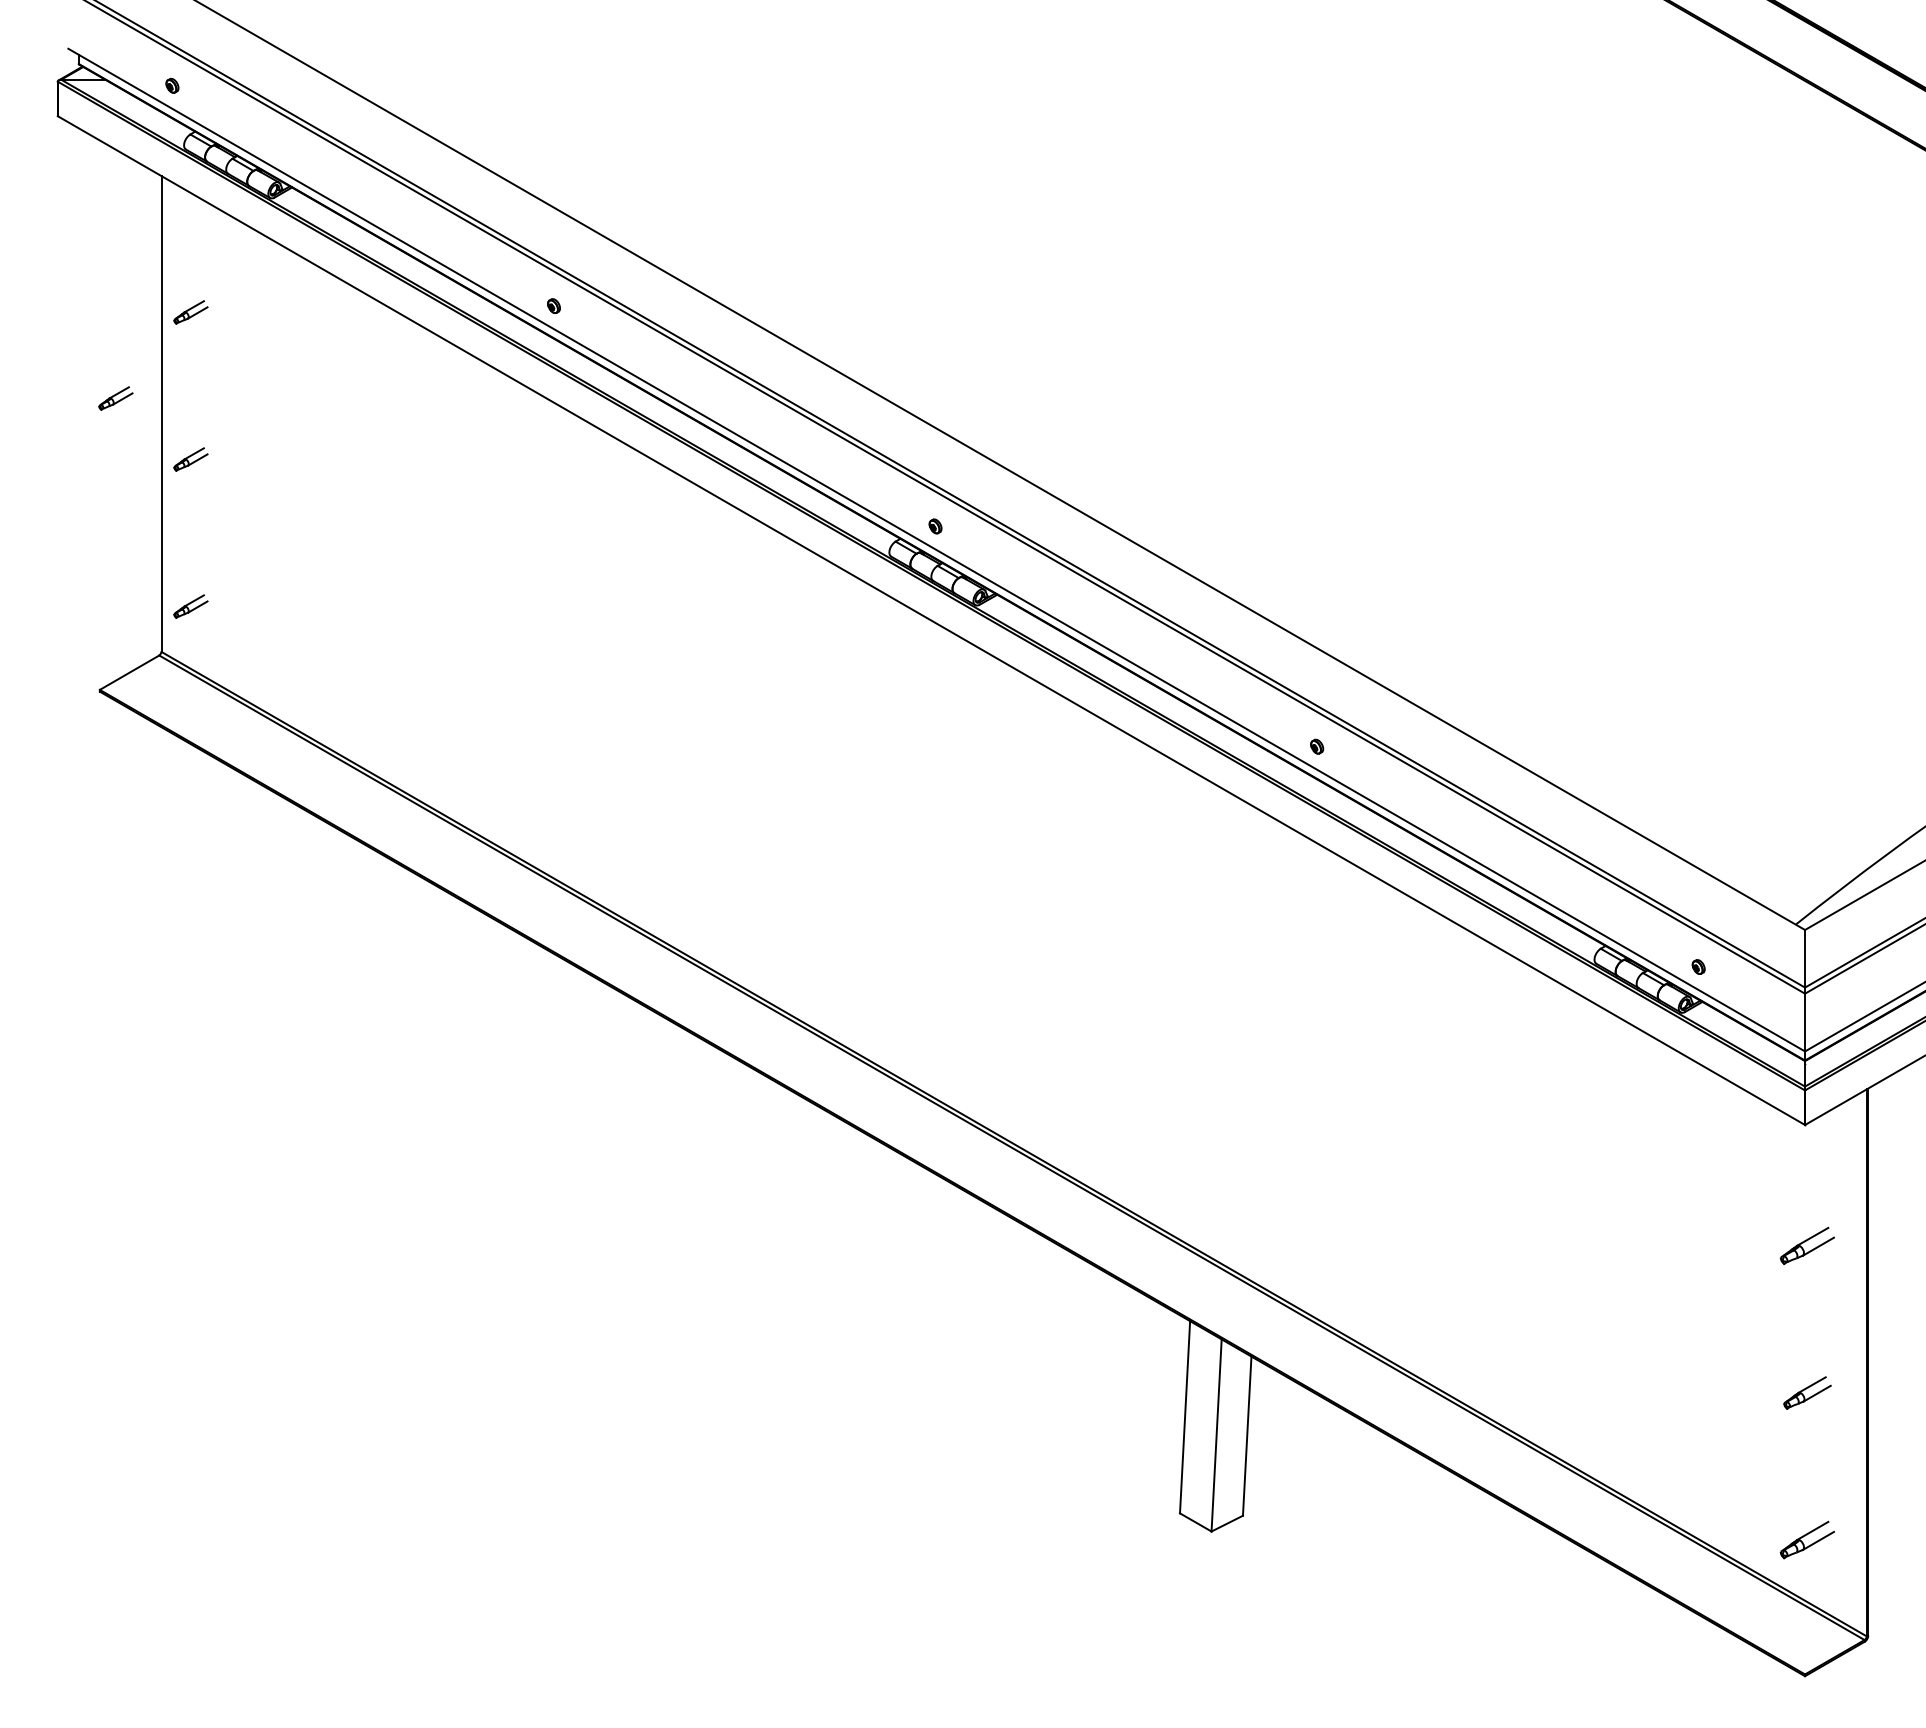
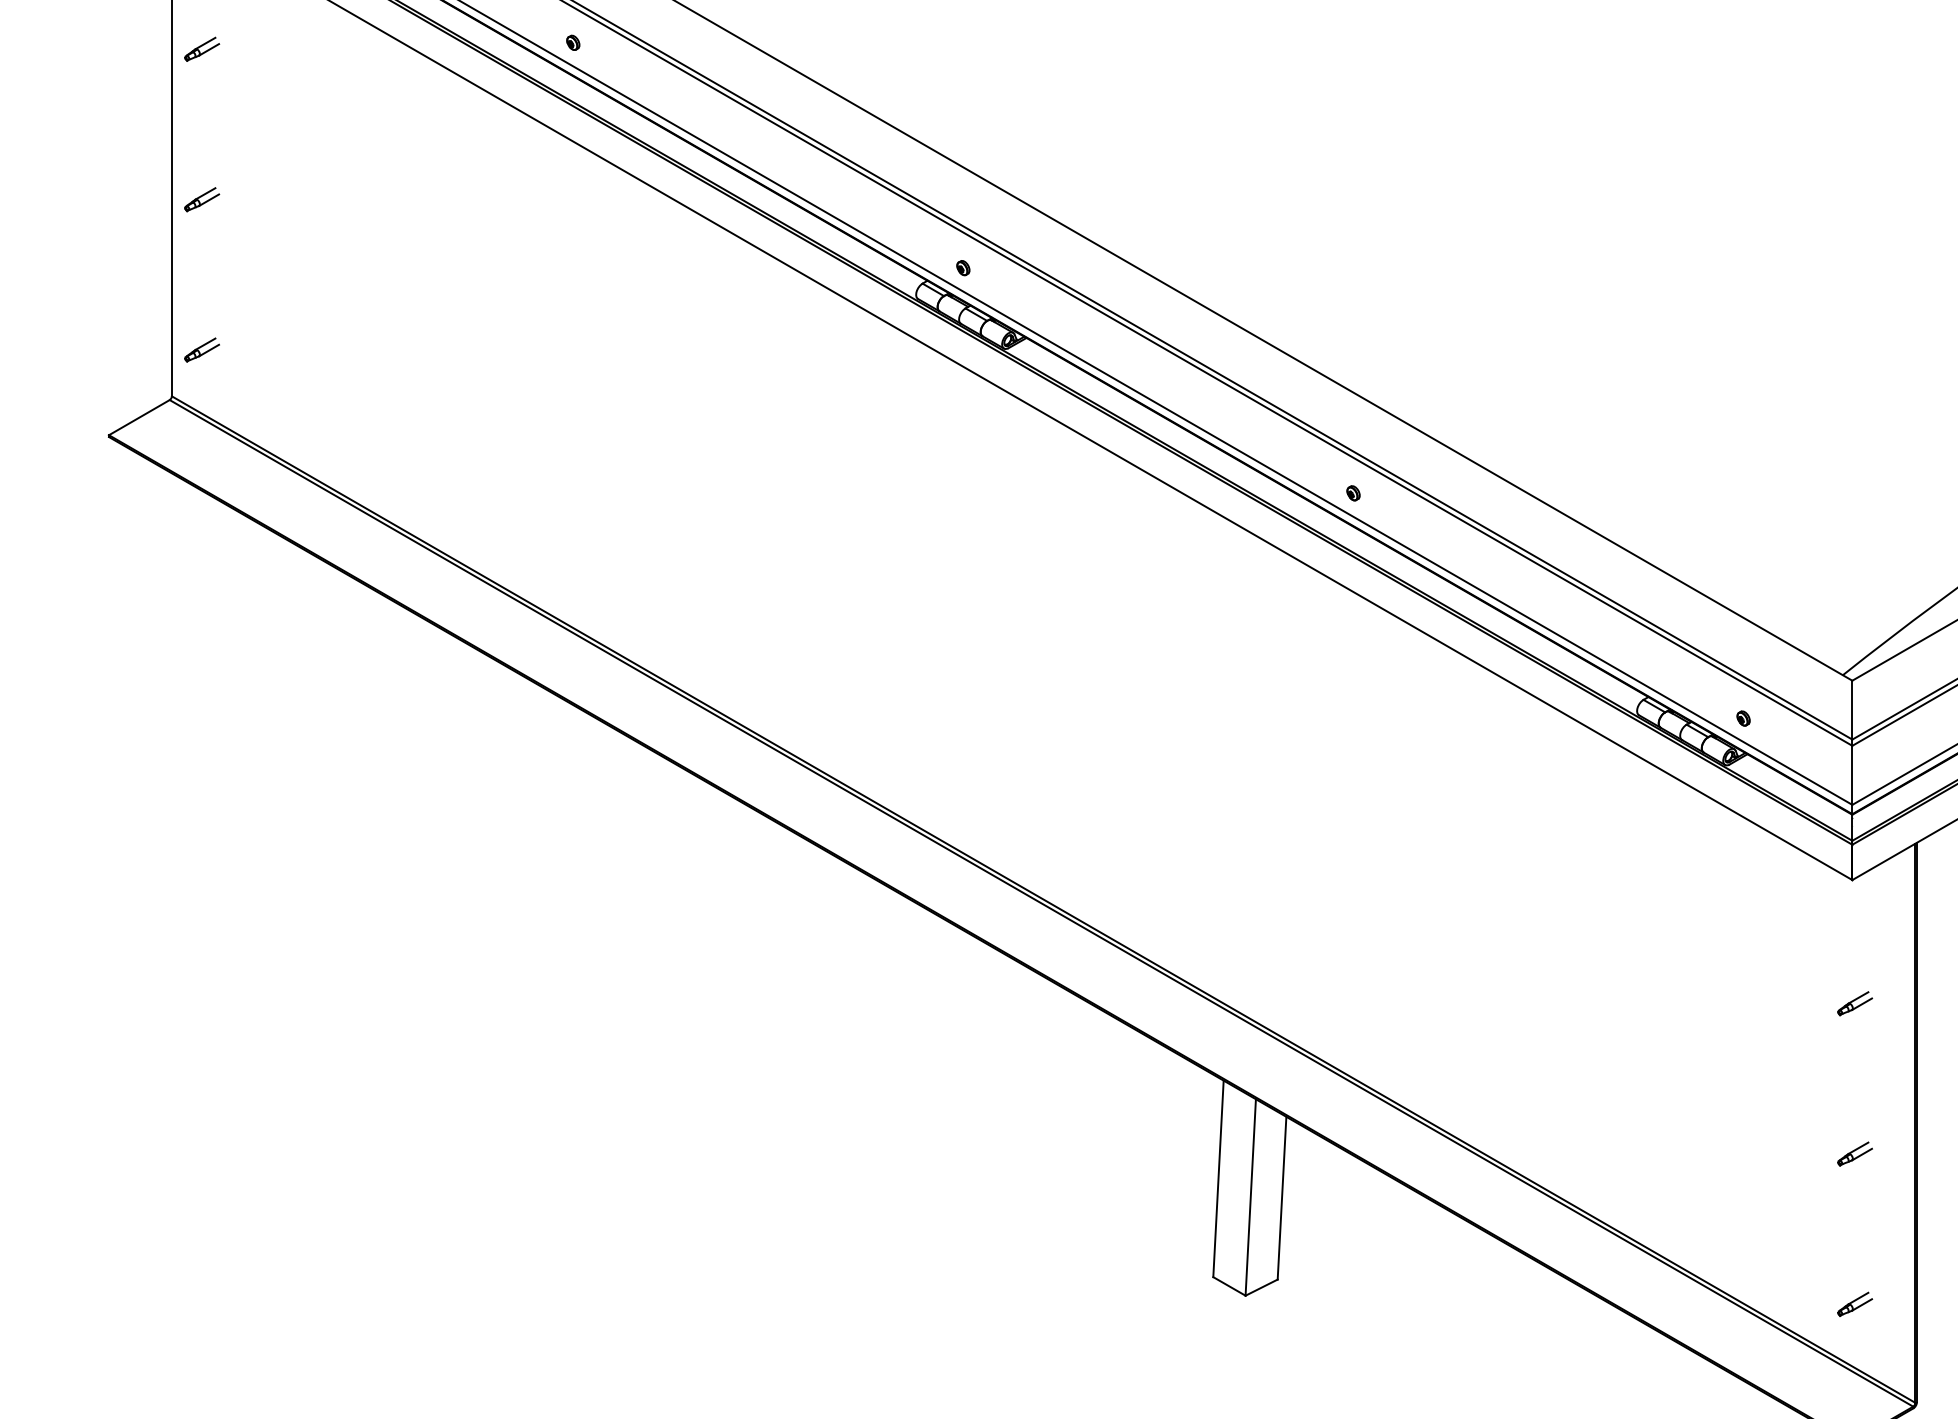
part: (115, 398) -> (124, 137), removed
part: (1807, 1245) -> (1854, 1003), size x0.62
part: (1807, 1392) -> (1854, 1153), size x0.71
part: (1807, 1539) -> (1854, 1303), size x0.62

